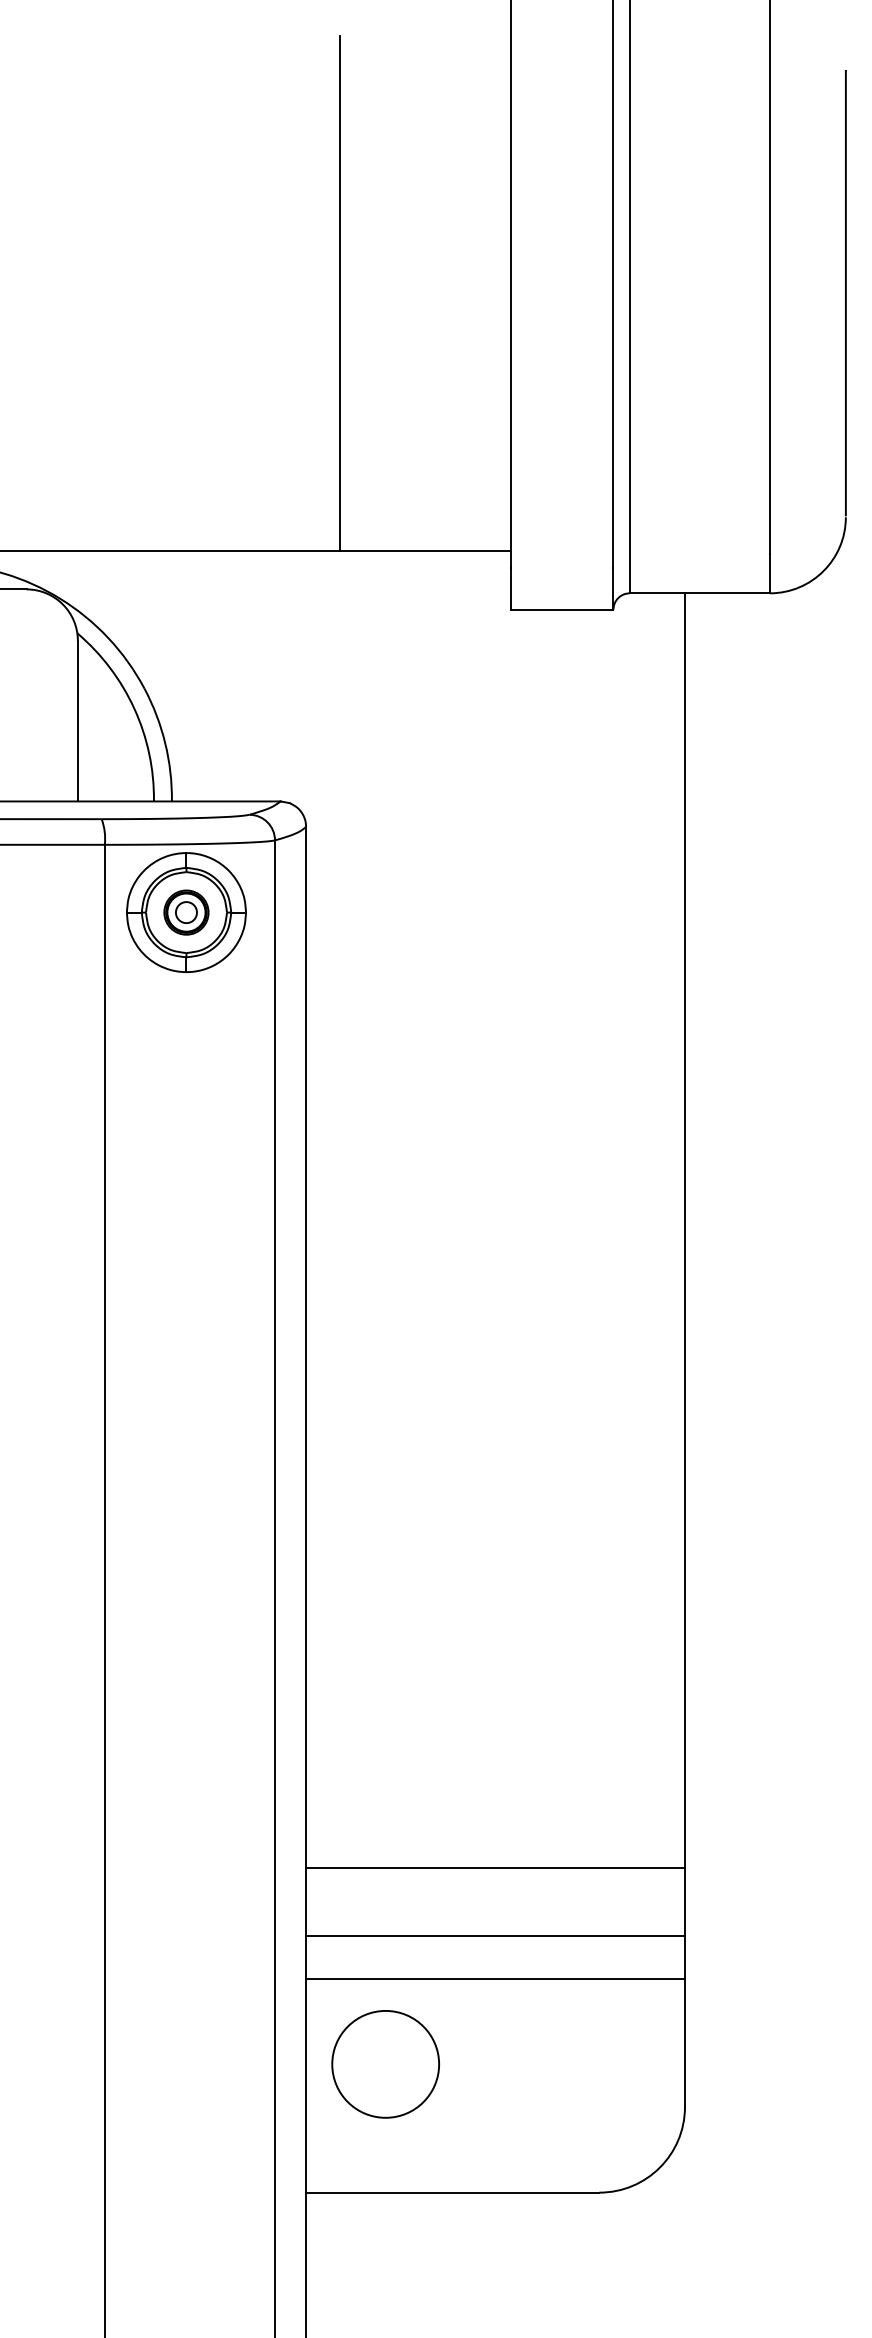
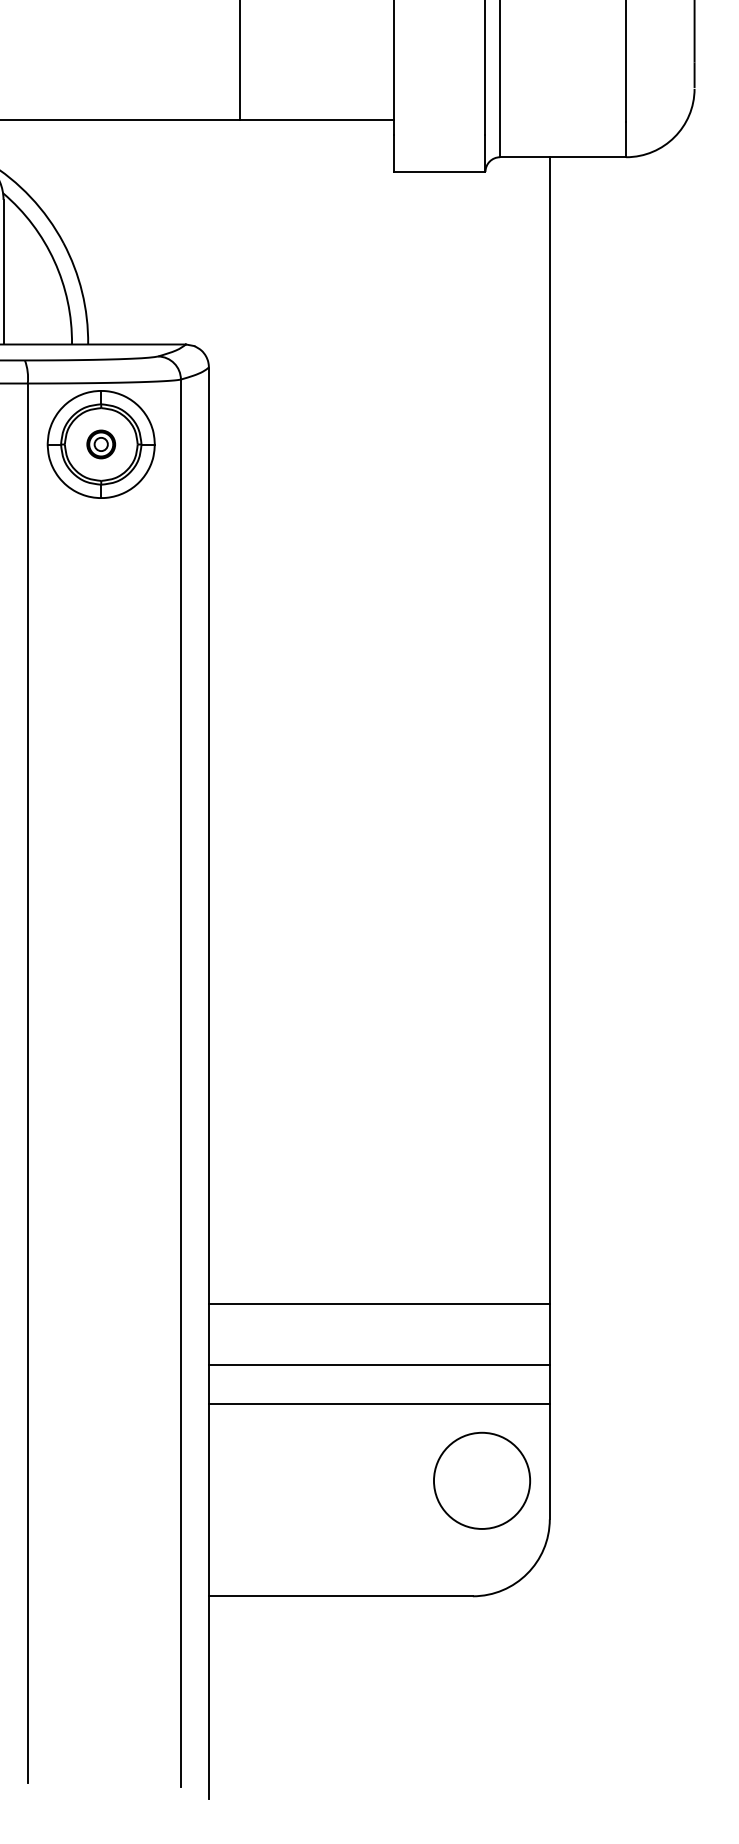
part: (186, 912) -> (101, 444), size x0.7
circle: (385, 2064) -> (481, 1480), moved

